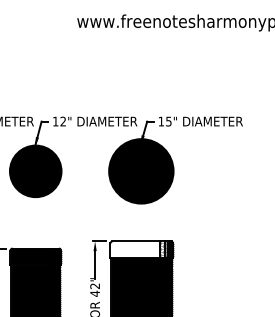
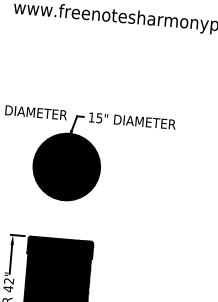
fill: (141, 249) -> (60, 247), added

